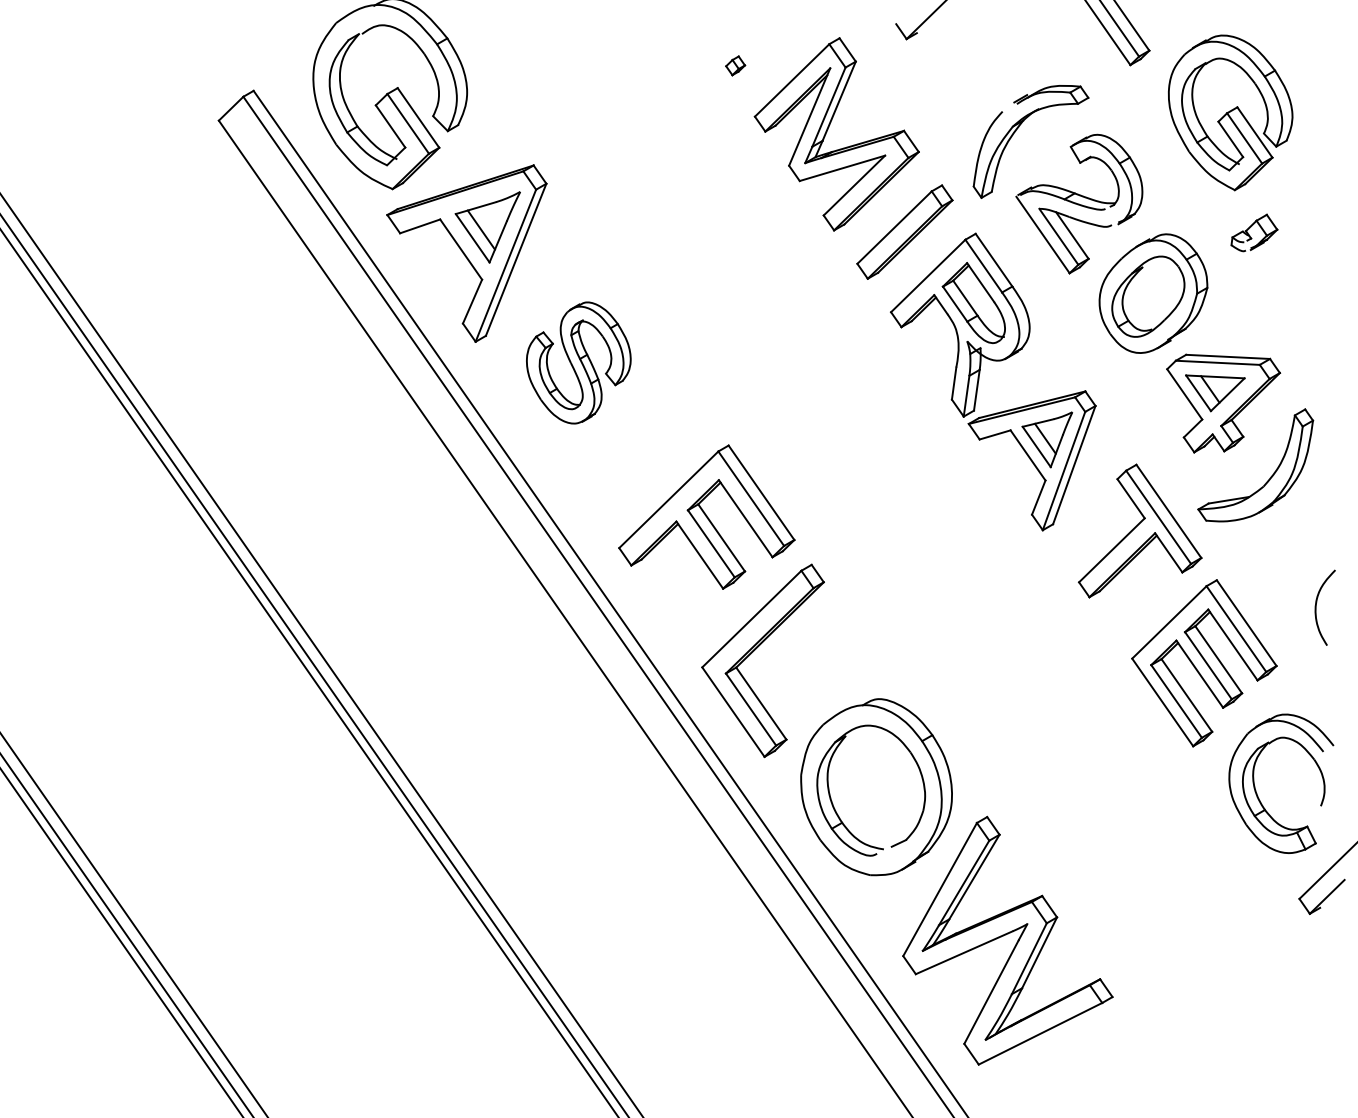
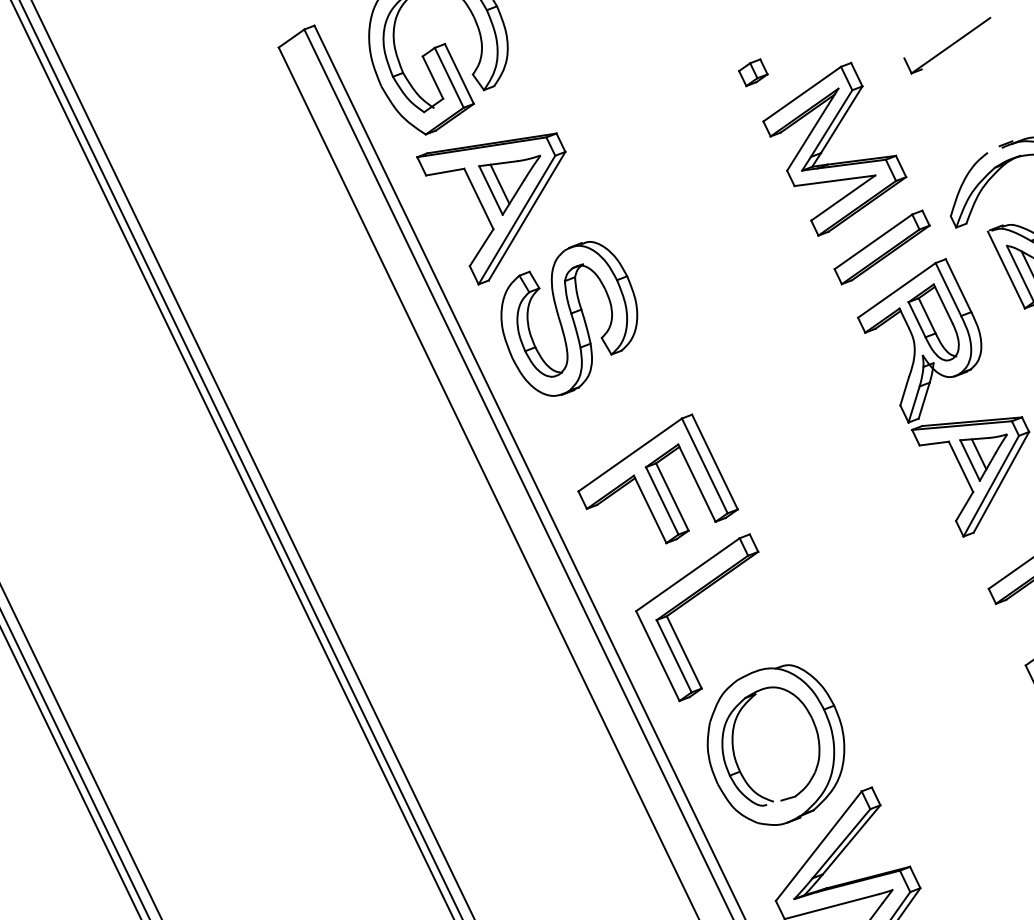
part: (735, 65) -> (753, 72), size x1.67
part: (578, 362) -> (568, 317), size x1.43

